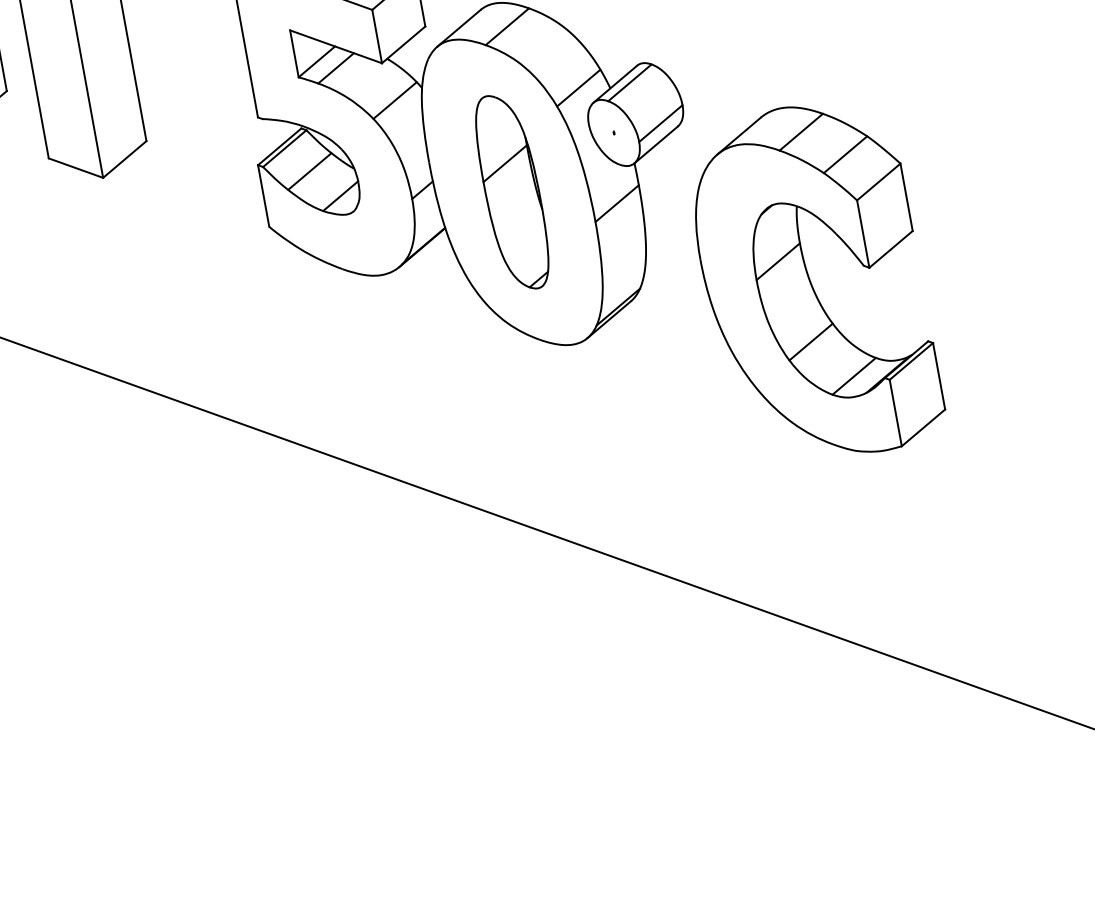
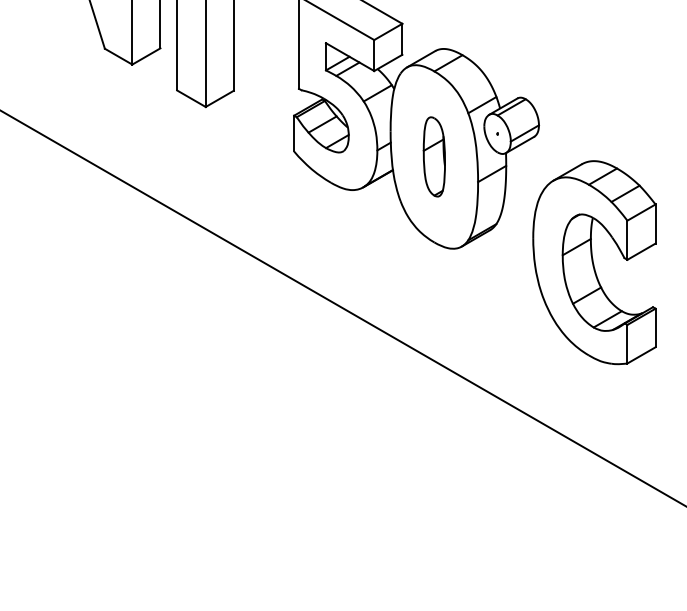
part: (512, 191) -> (434, 156), size x0.7
part: (813, 282) -> (594, 262), moved

